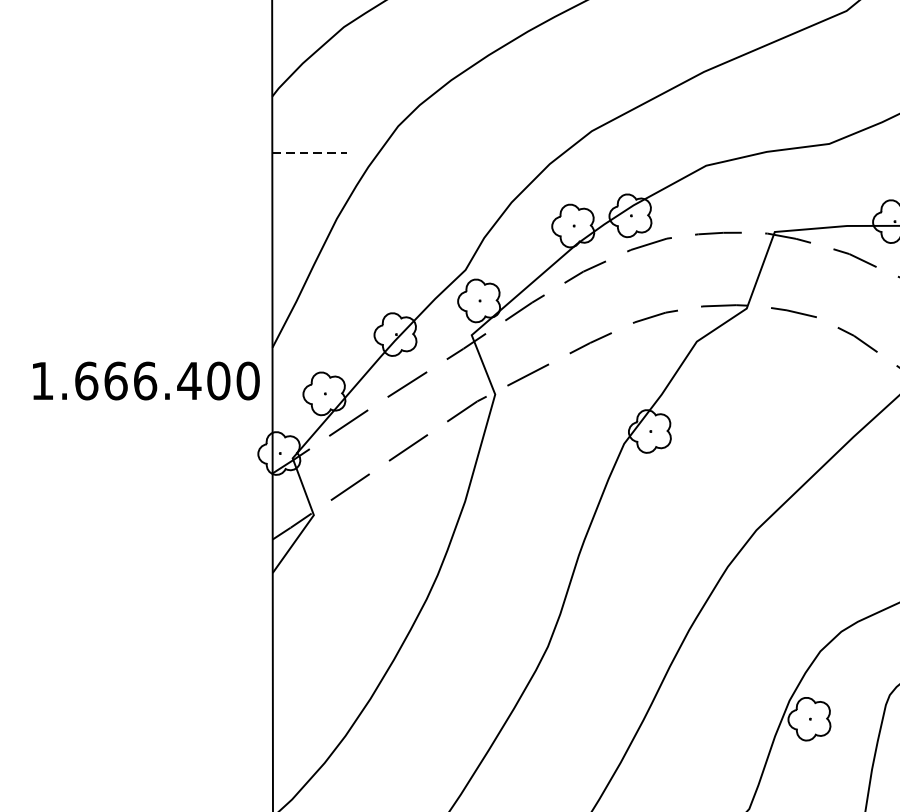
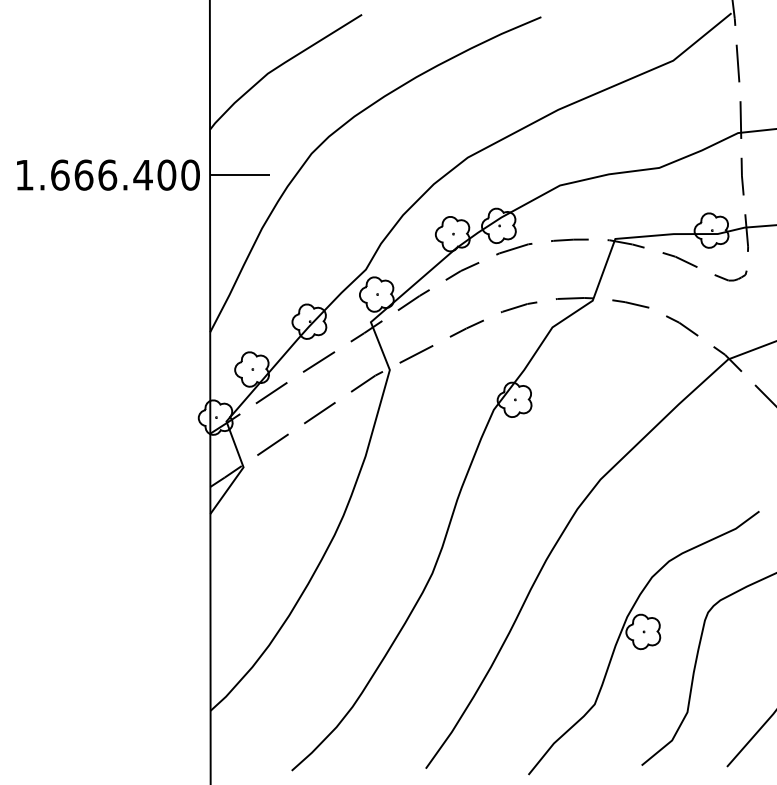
line: (310, 153) -> (240, 175), dashed -> solid
text: (146, 380) -> (108, 174), moved

